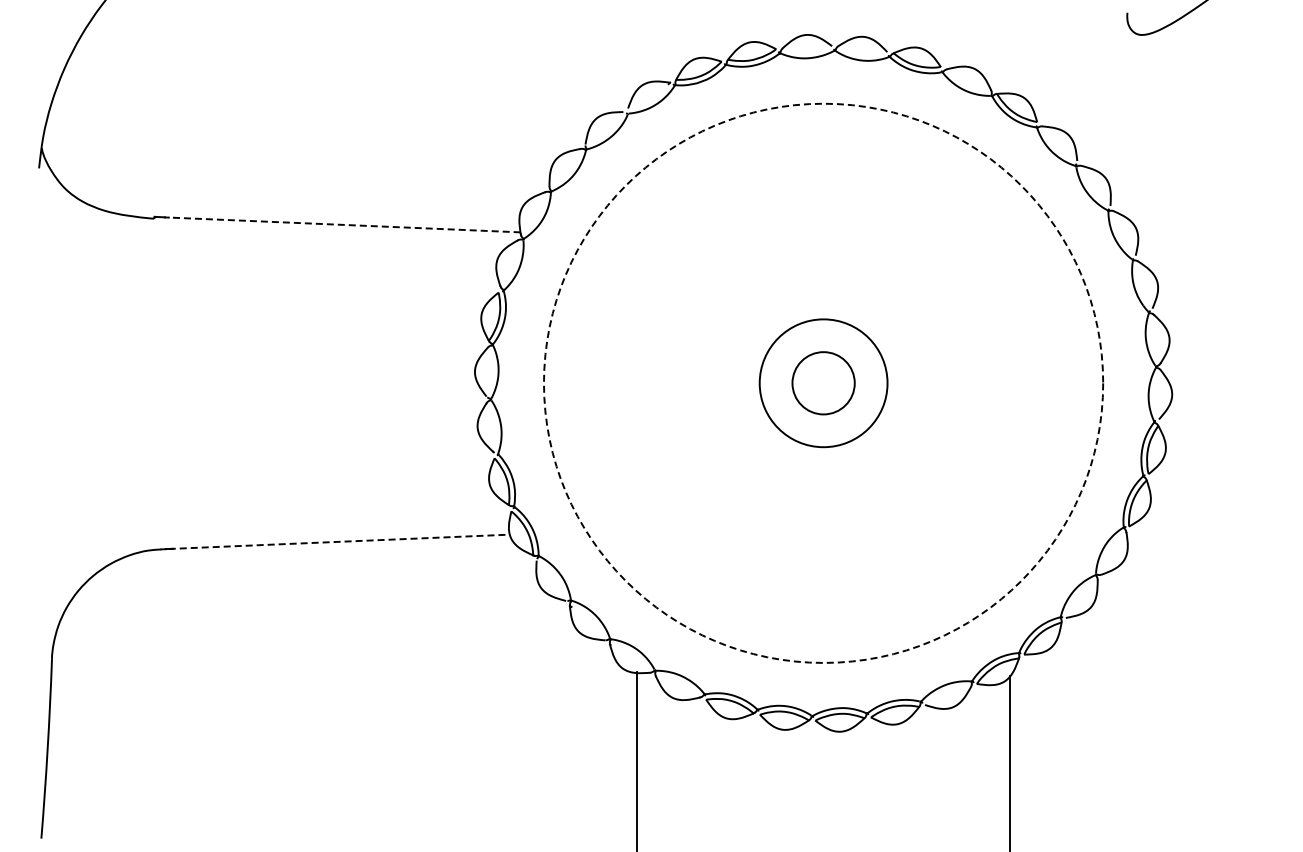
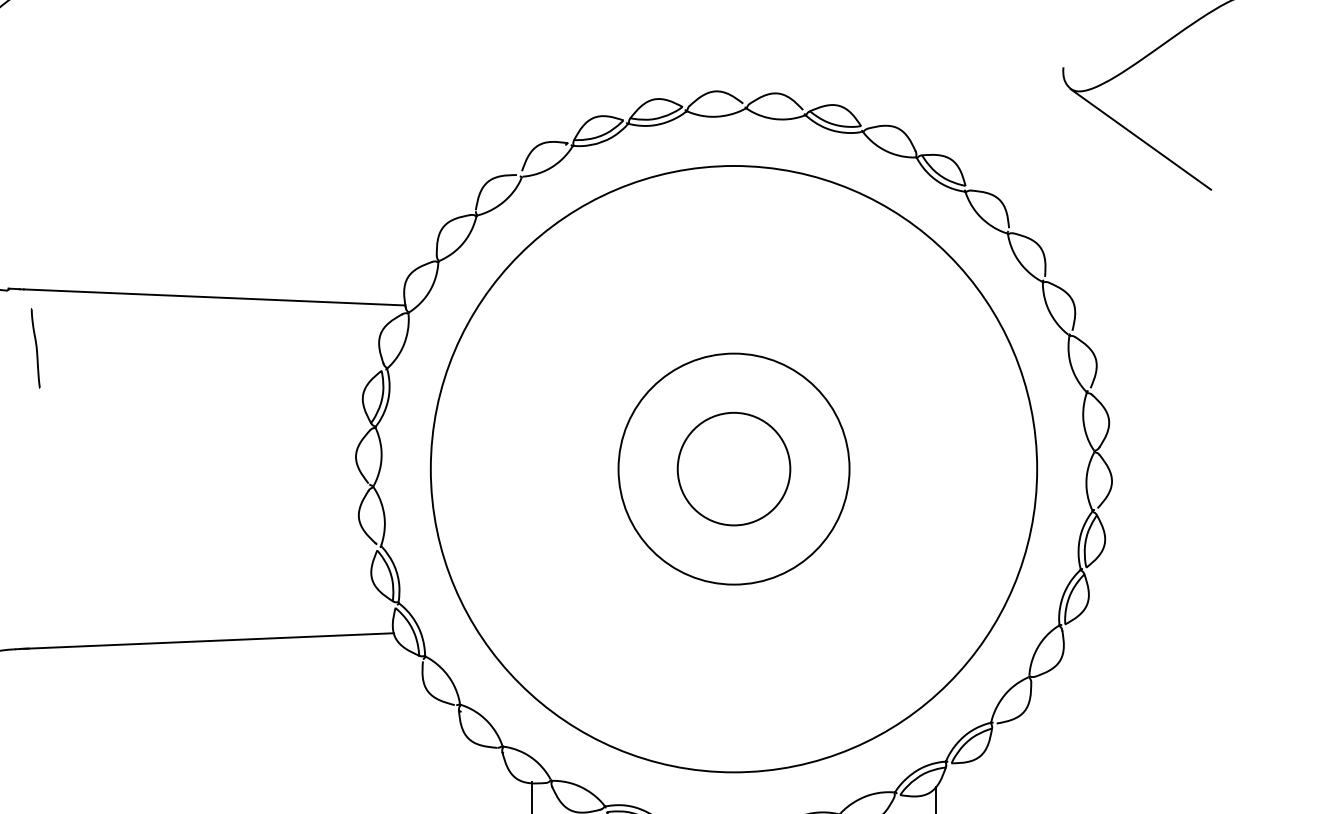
line: (1198, 78) -> (1140, 138), added
line: (344, 224) -> (214, 296), dashed -> solid
curve: (179, 271) -> (35, 347), added
circle: (823, 382) -> (733, 468), dashed -> solid
circle: (823, 382) -> (733, 468), size x1.67
circle: (823, 383) -> (733, 469), size x1.67
line: (339, 541) -> (209, 640), dashed -> solid

